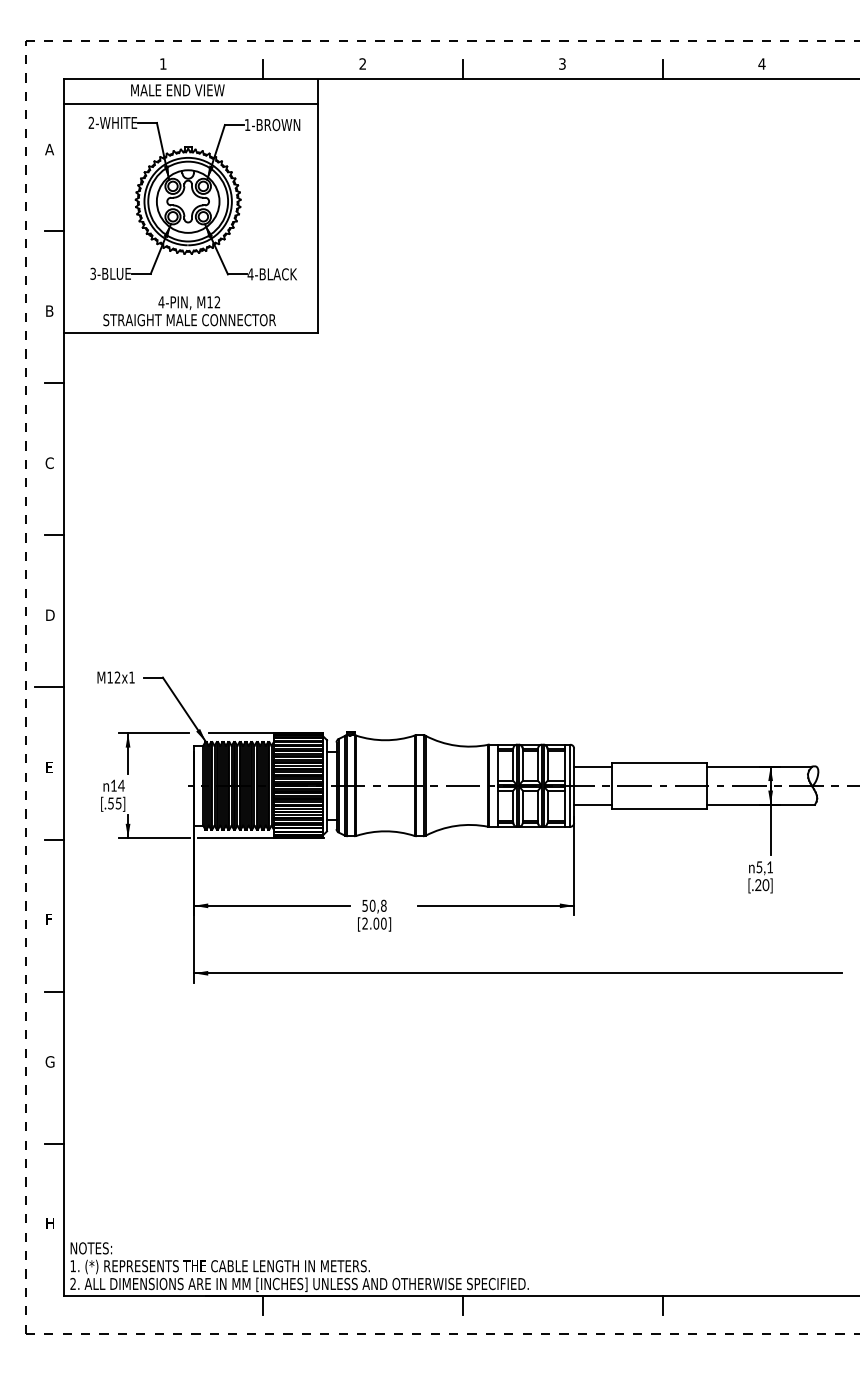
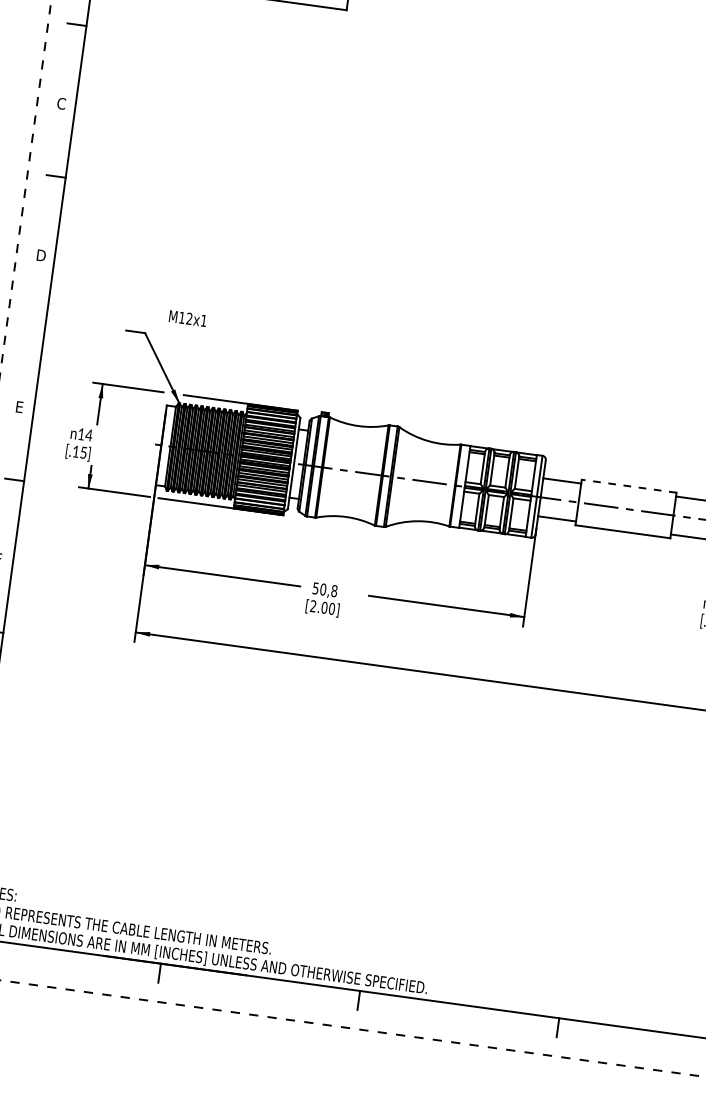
text: (115, 677) -> (187, 318), moved
line: (49, 687) -> (30, 327), removed
line: (659, 762) -> (629, 485), solid -> dashed
text: (110, 803) -> (75, 451), [.55] -> [.15]

